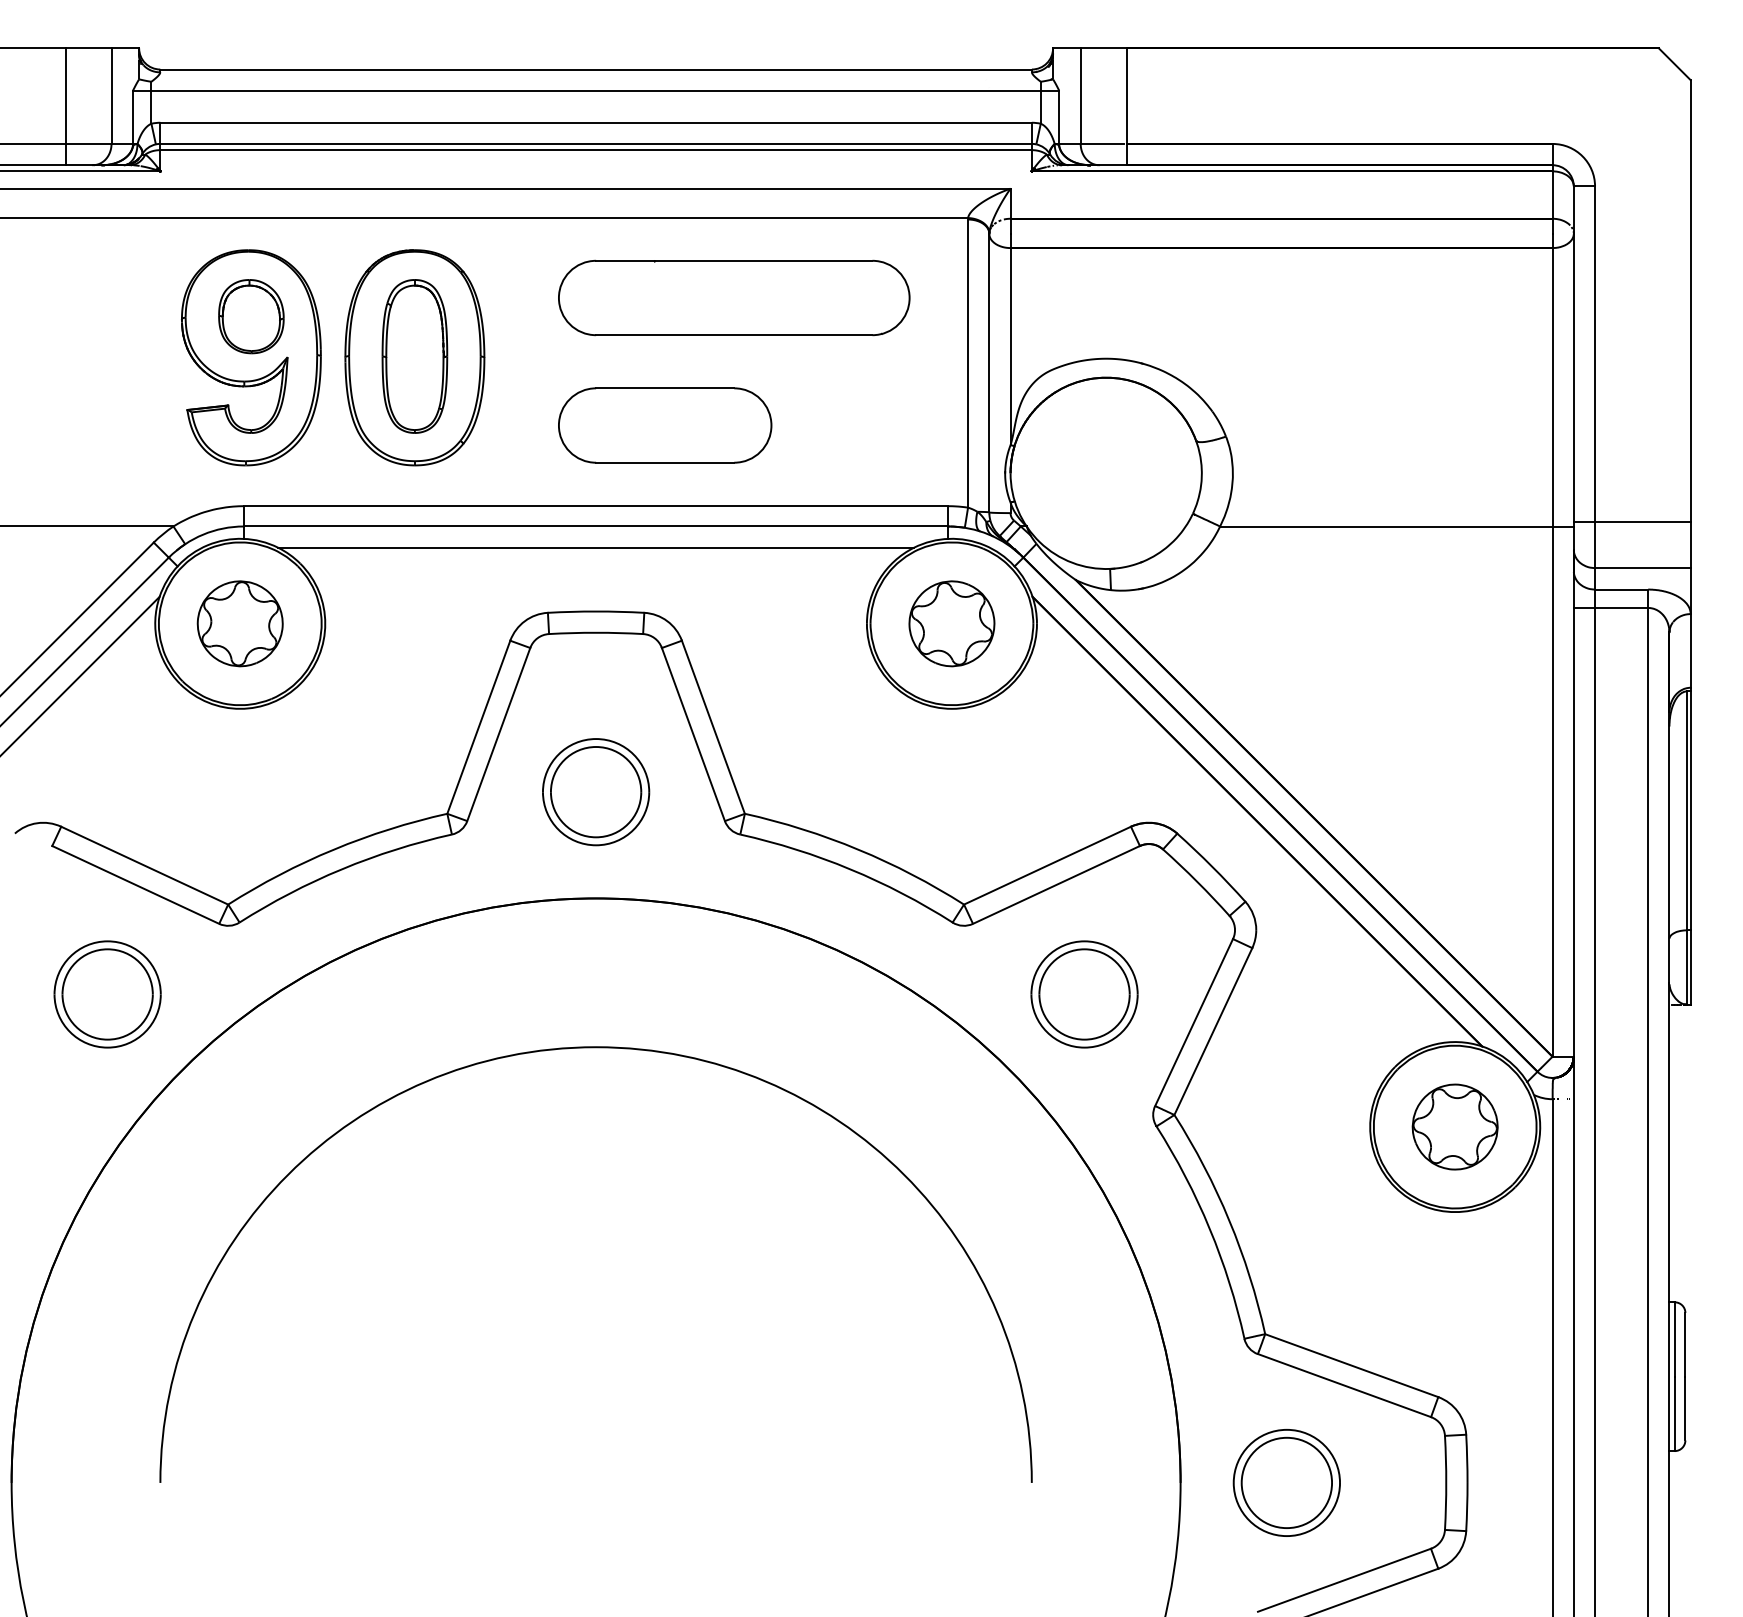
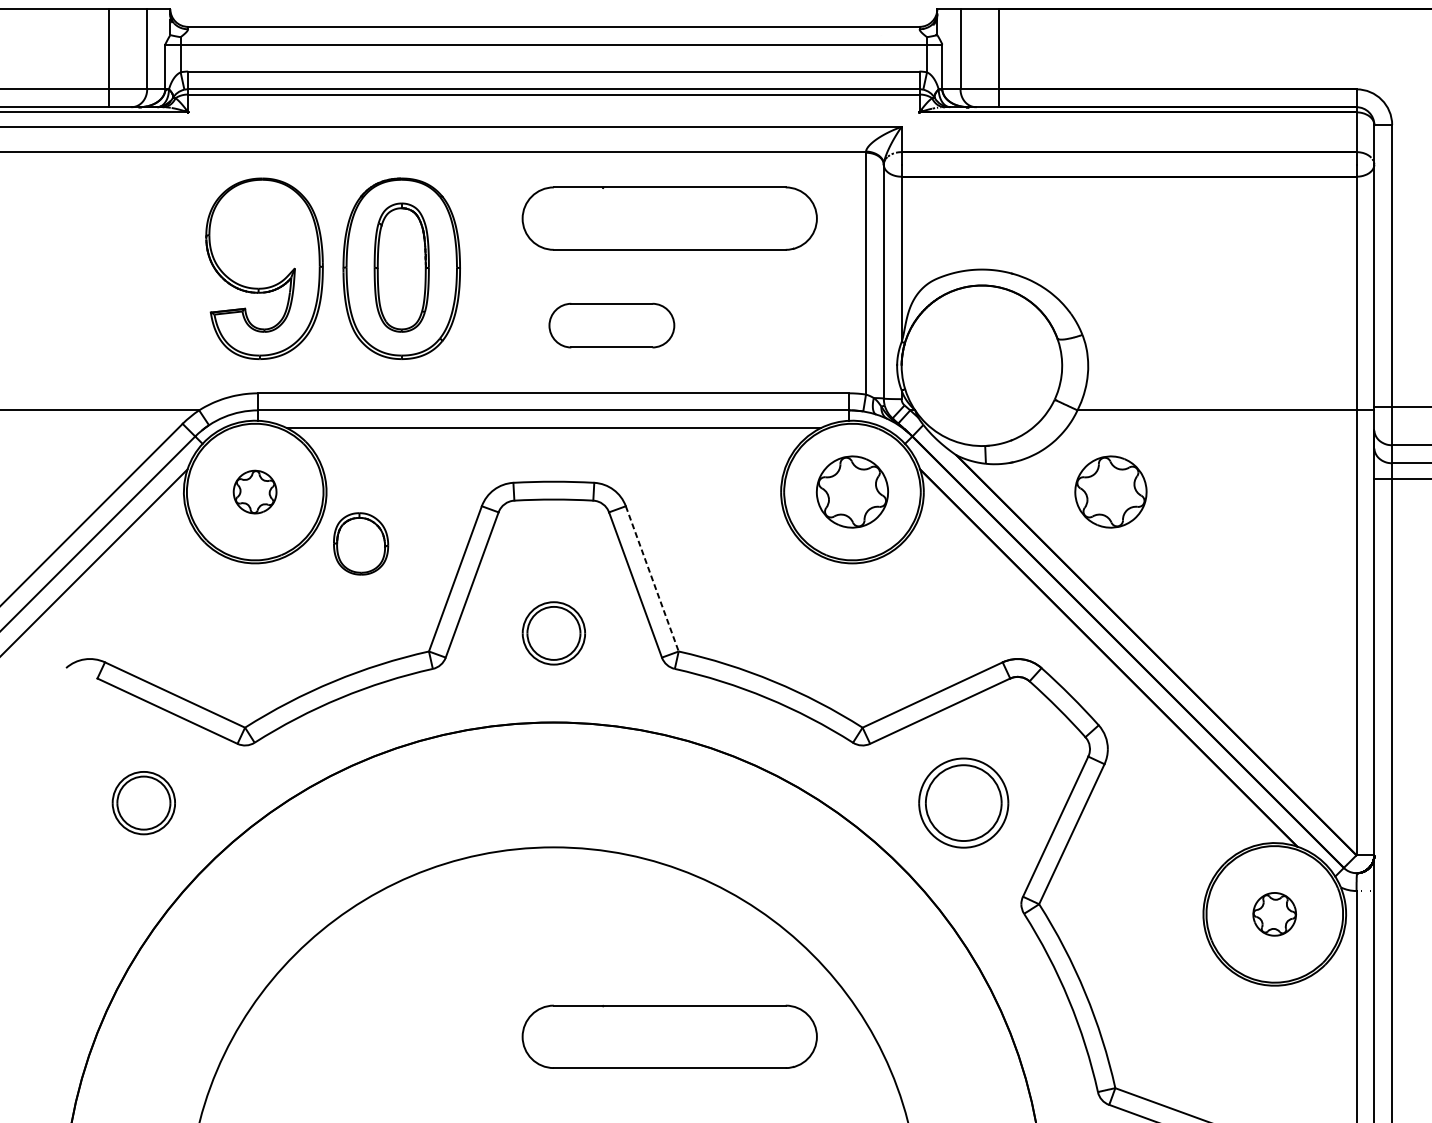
part: (251, 316) -> (361, 543), moved
part: (665, 425) -> (612, 325), size x0.7
part: (239, 623) -> (254, 491), size x0.6
part: (1259, 623) -> (1110, 491), added
line: (713, 727) -> (652, 579), solid -> dashed
part: (596, 792) -> (554, 633), size x0.7
part: (107, 994) -> (143, 803), size x0.7
part: (1454, 1126) -> (1274, 913), size x0.6
part: (734, 1272) -> (669, 1036), added

